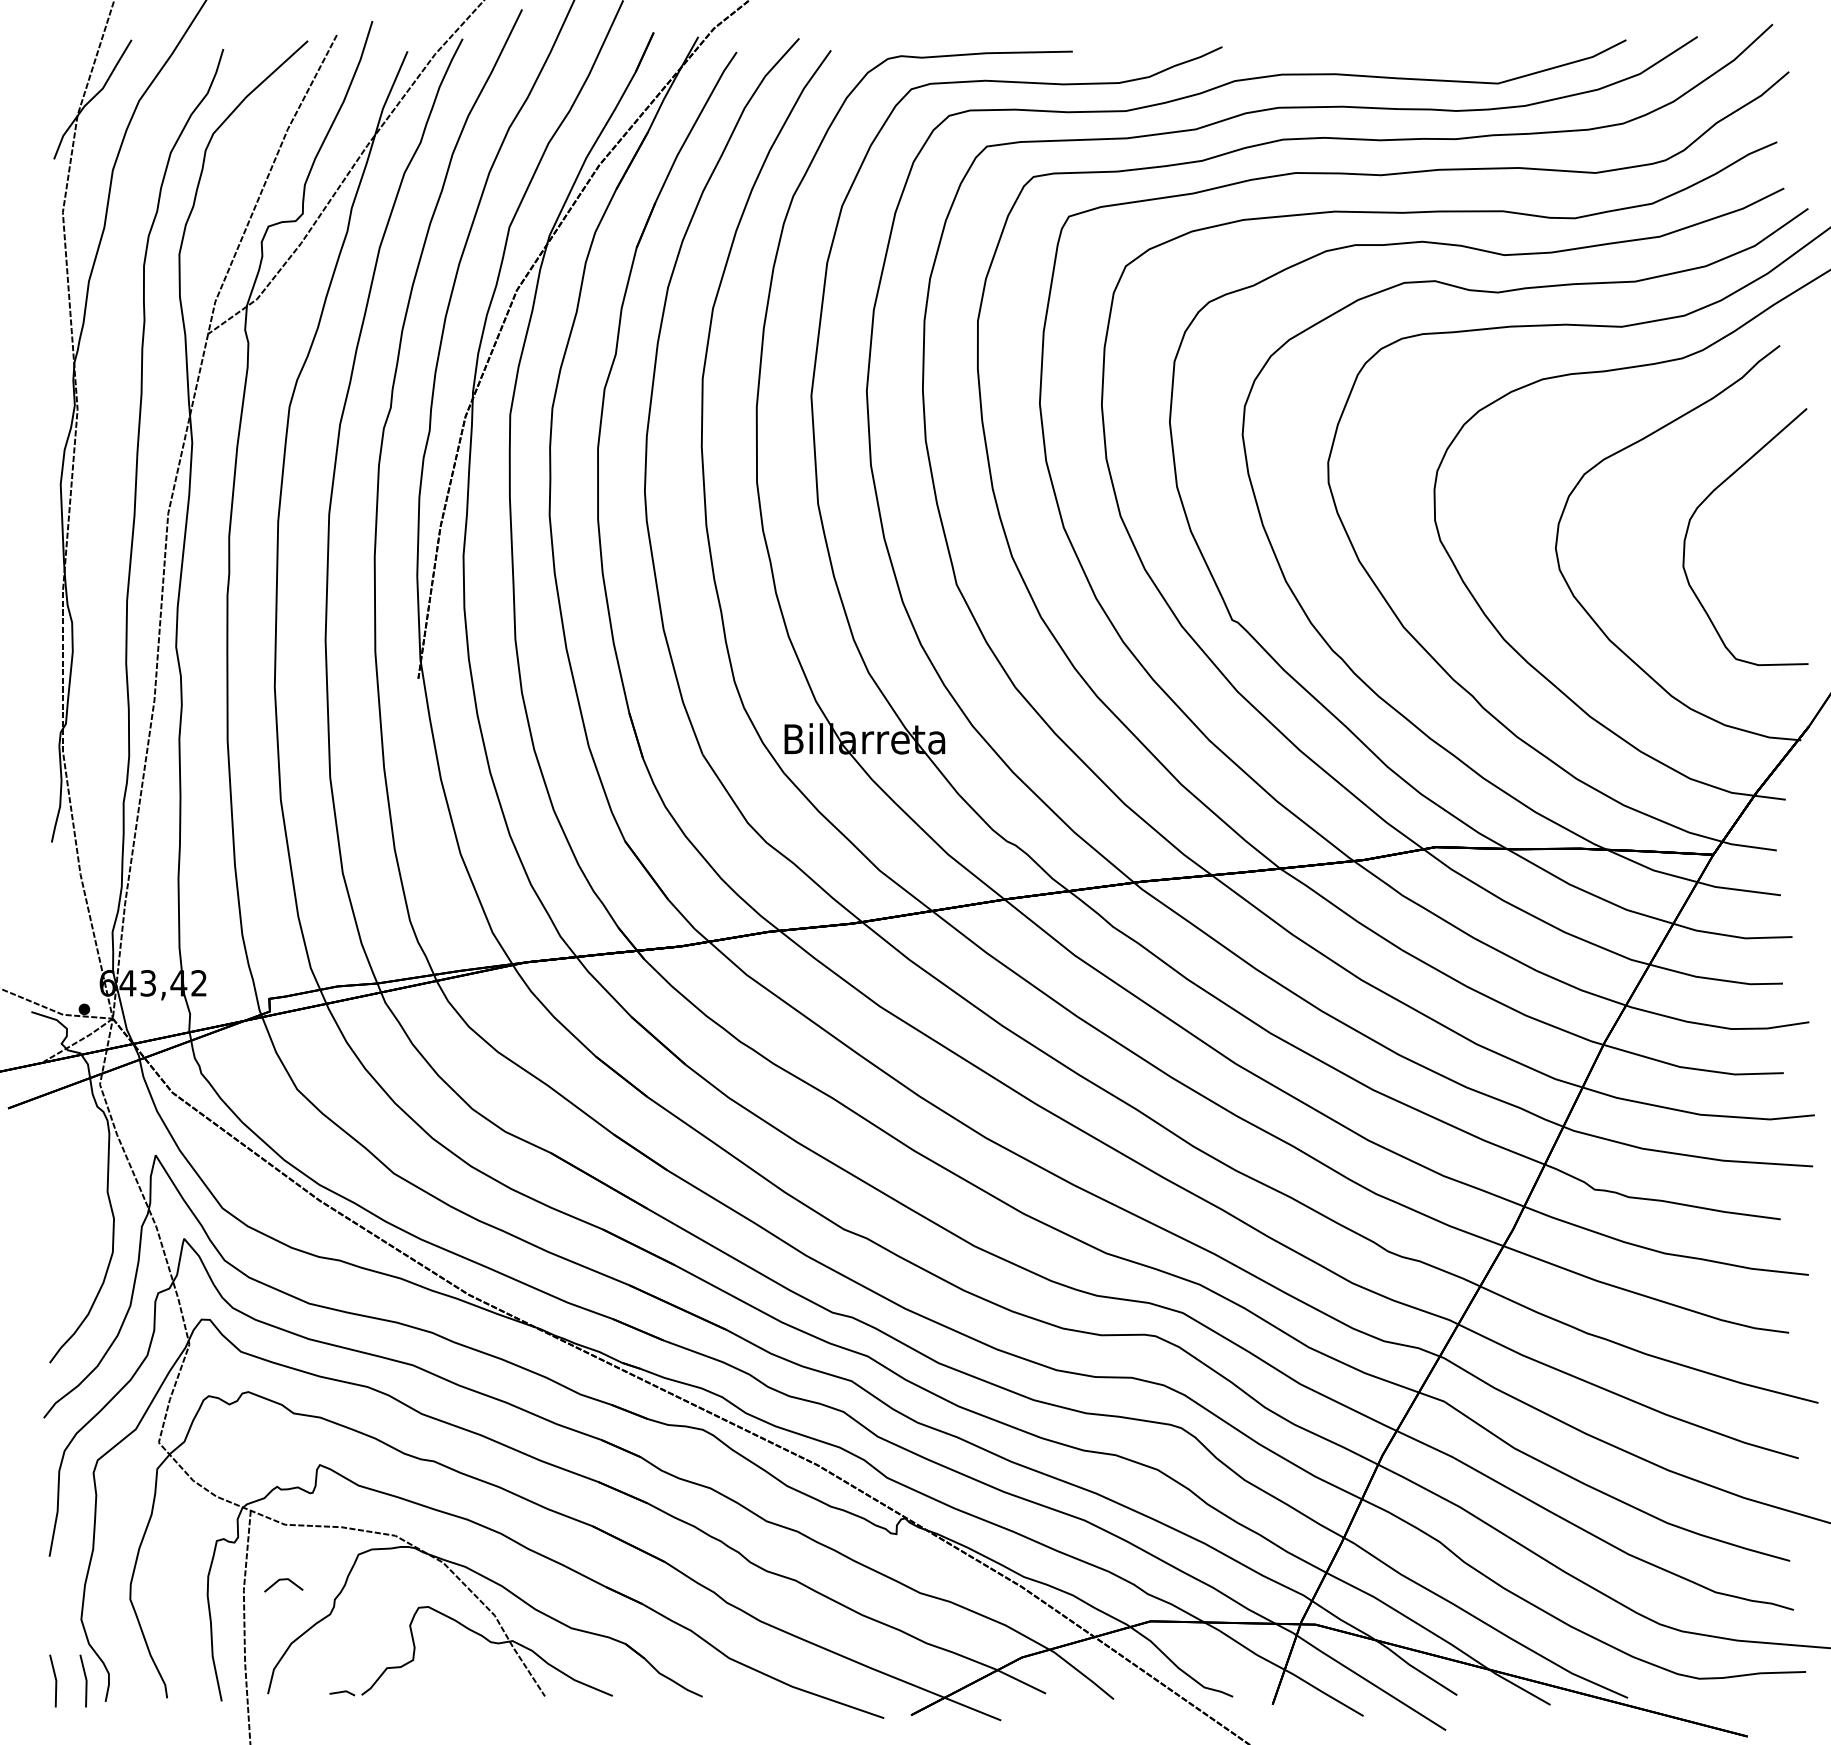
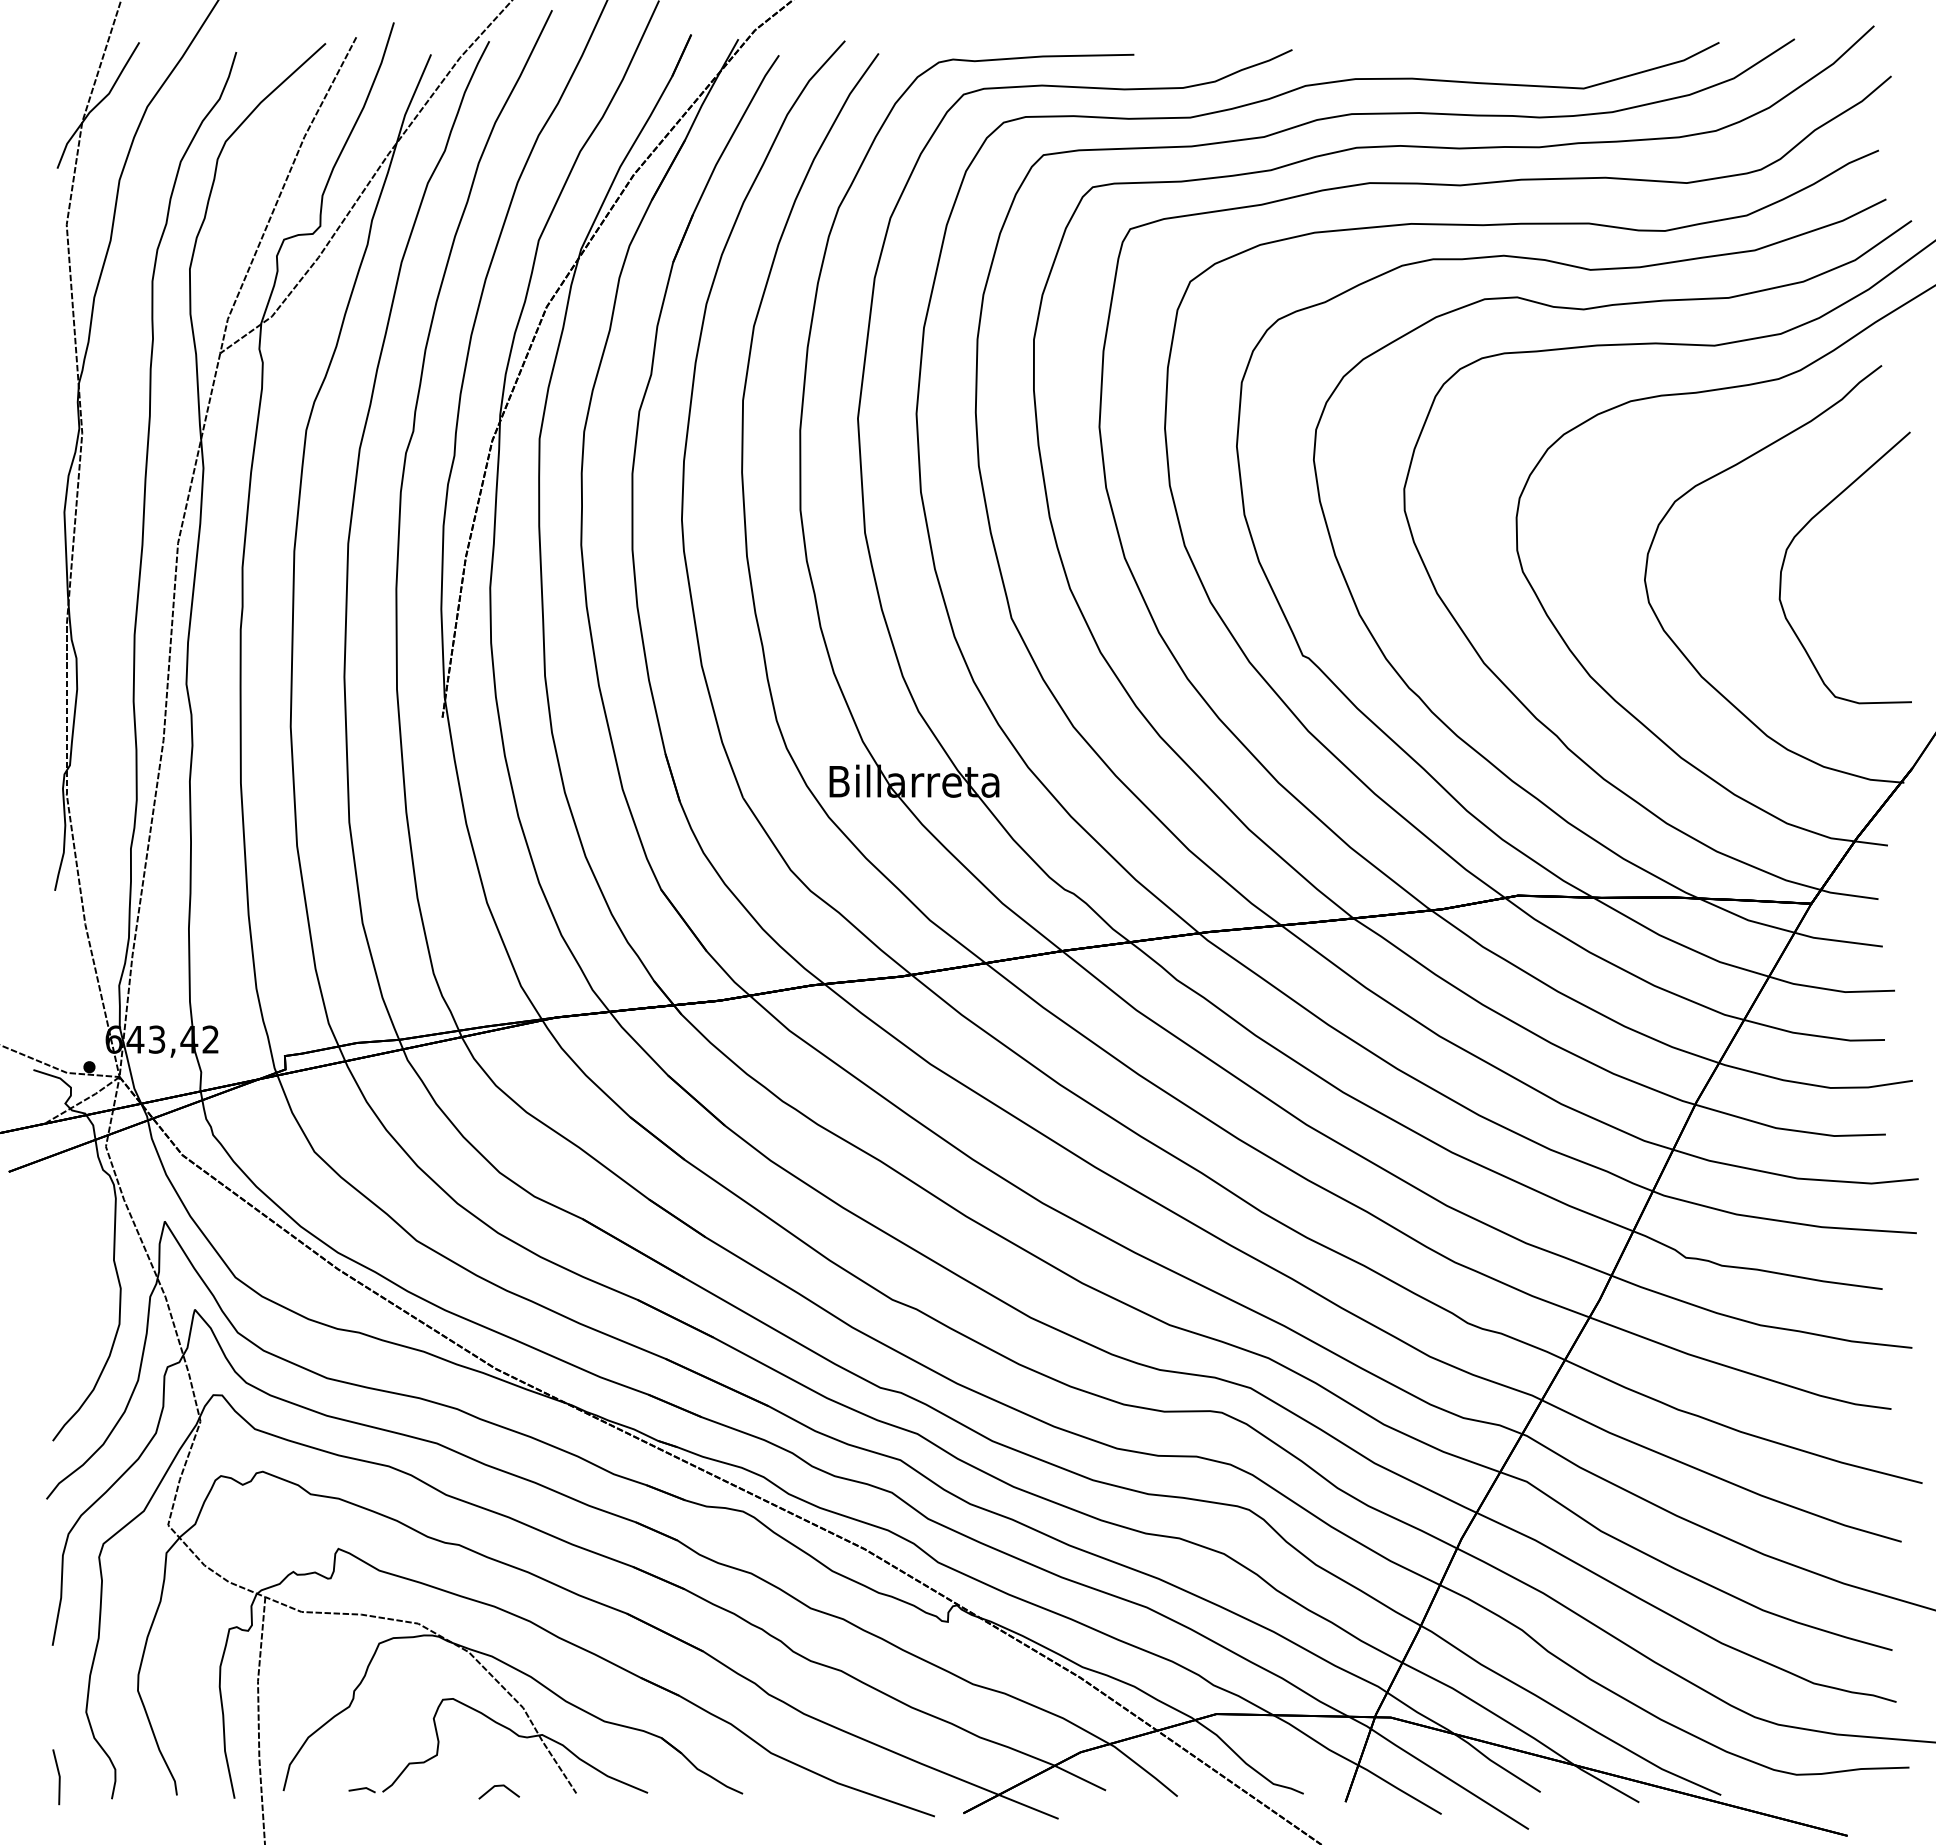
line: (283, 1580) -> (498, 1786), moved
line: (85, 1681) -> (90, 1777), removed

